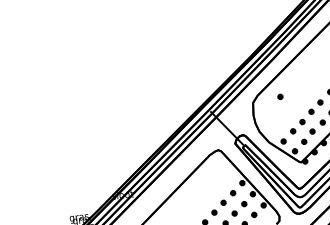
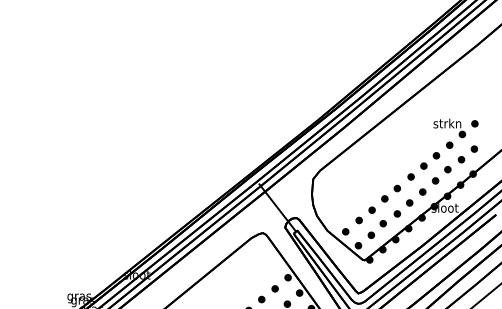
part: (279, 96) -> (347, 175), removed

